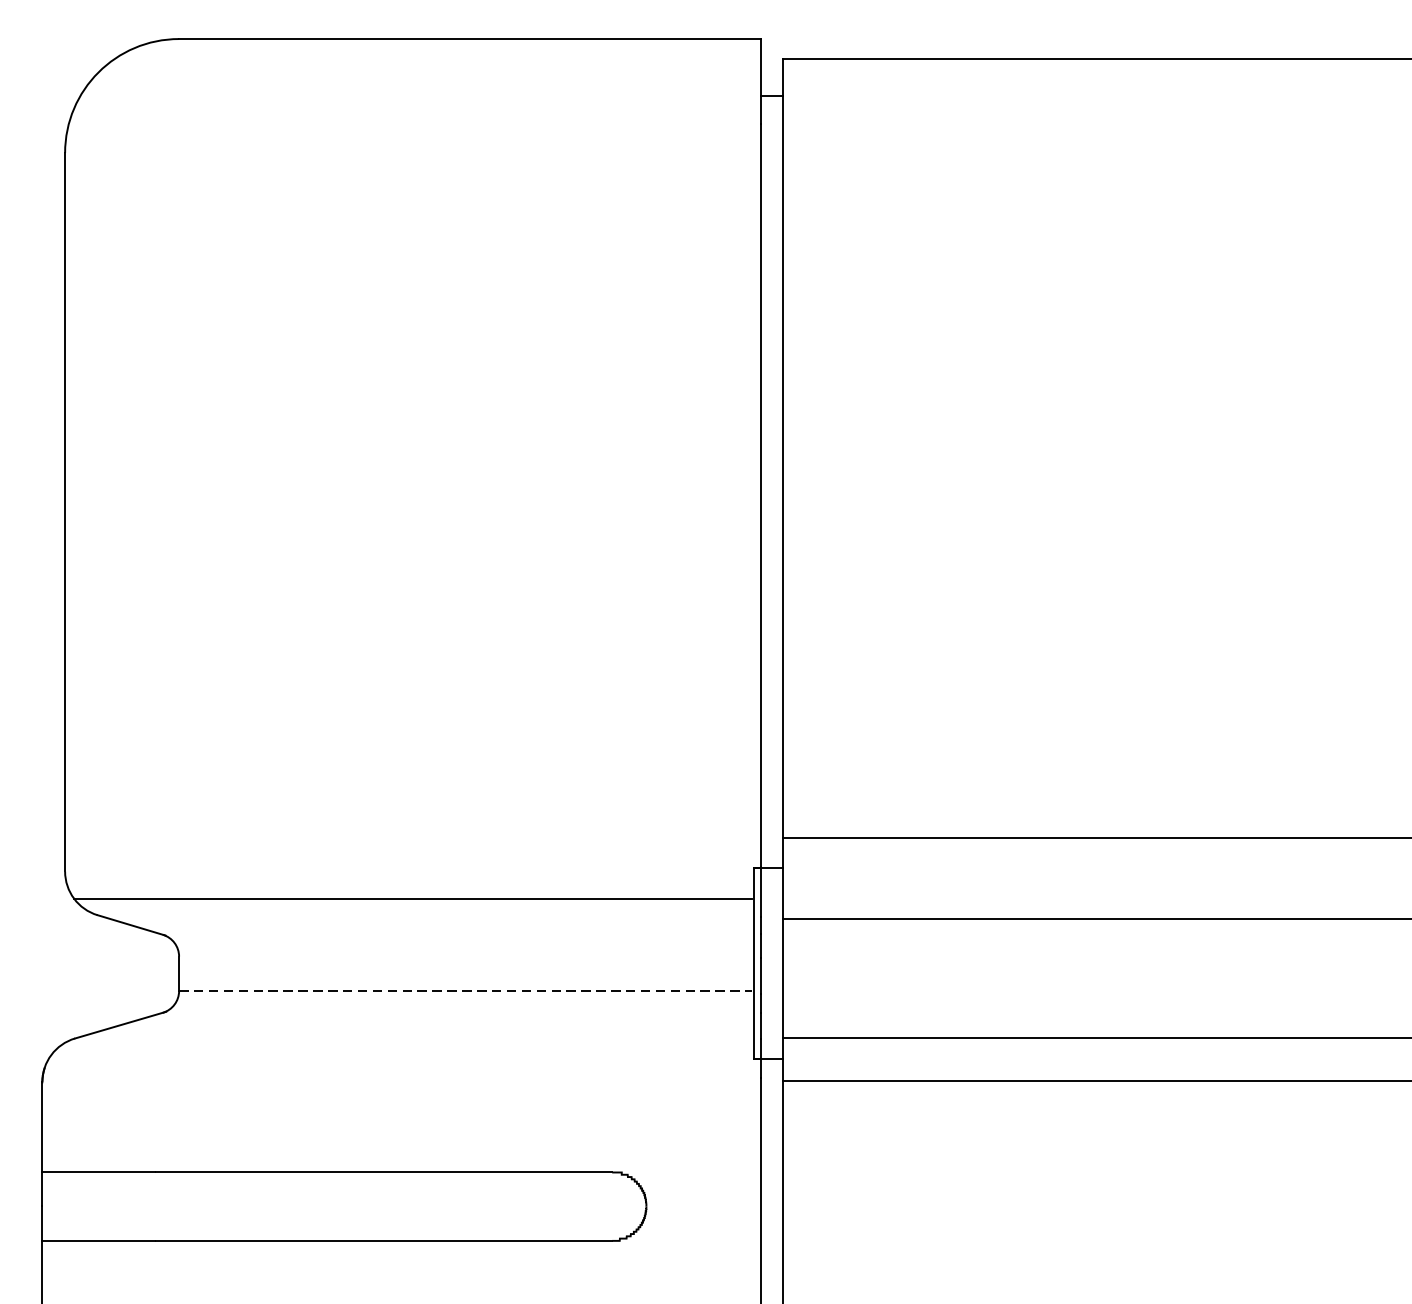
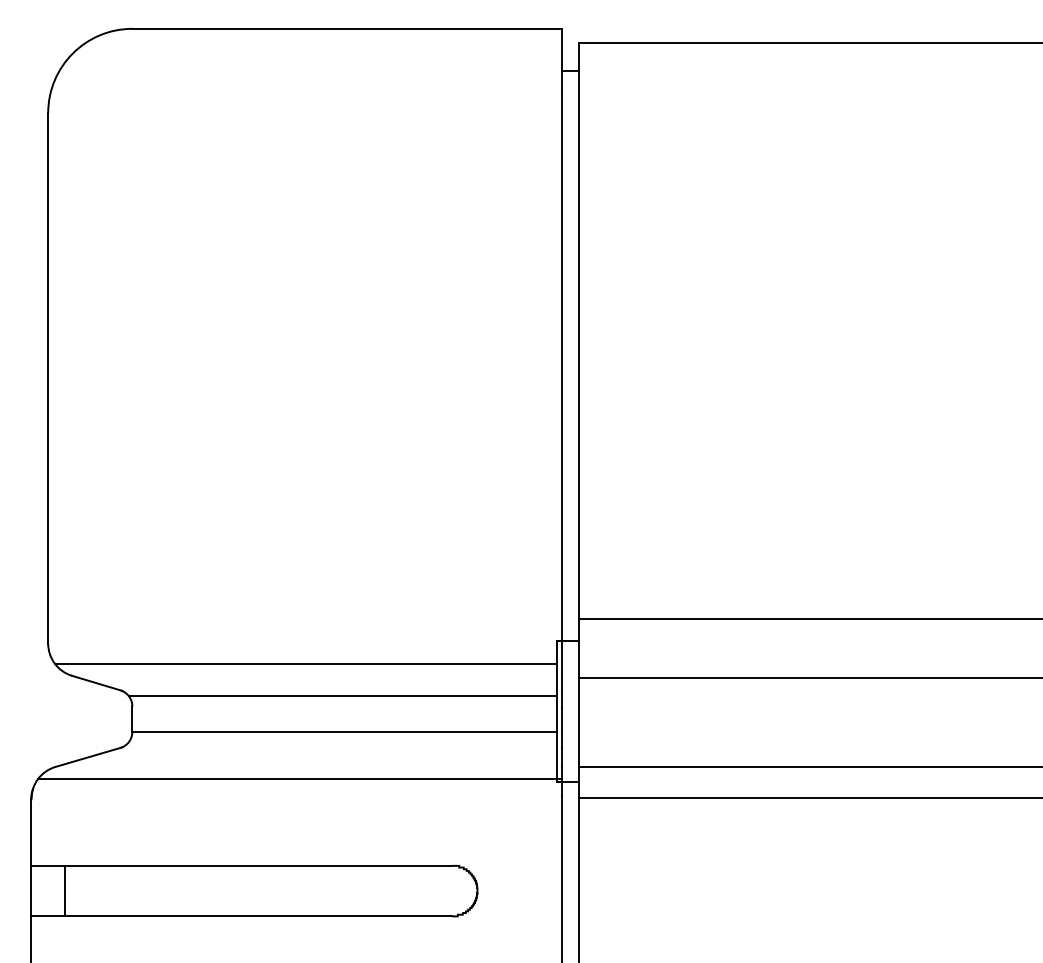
line: (463, 943) -> (342, 696), added
line: (466, 990) -> (344, 731), dashed -> solid
line: (405, 1055) -> (299, 779), added
line: (88, 1205) -> (65, 890), added

